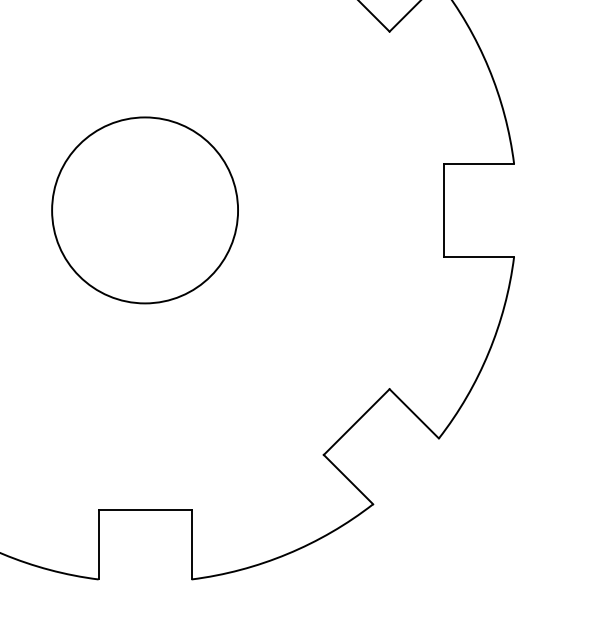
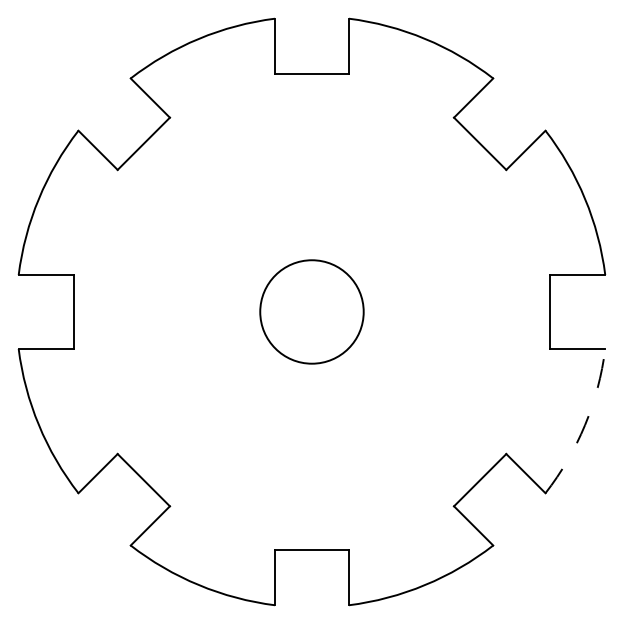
circle: (144, 209) -> (311, 311), size x0.7
arc: (489, 353) -> (585, 425), solid -> dashed

